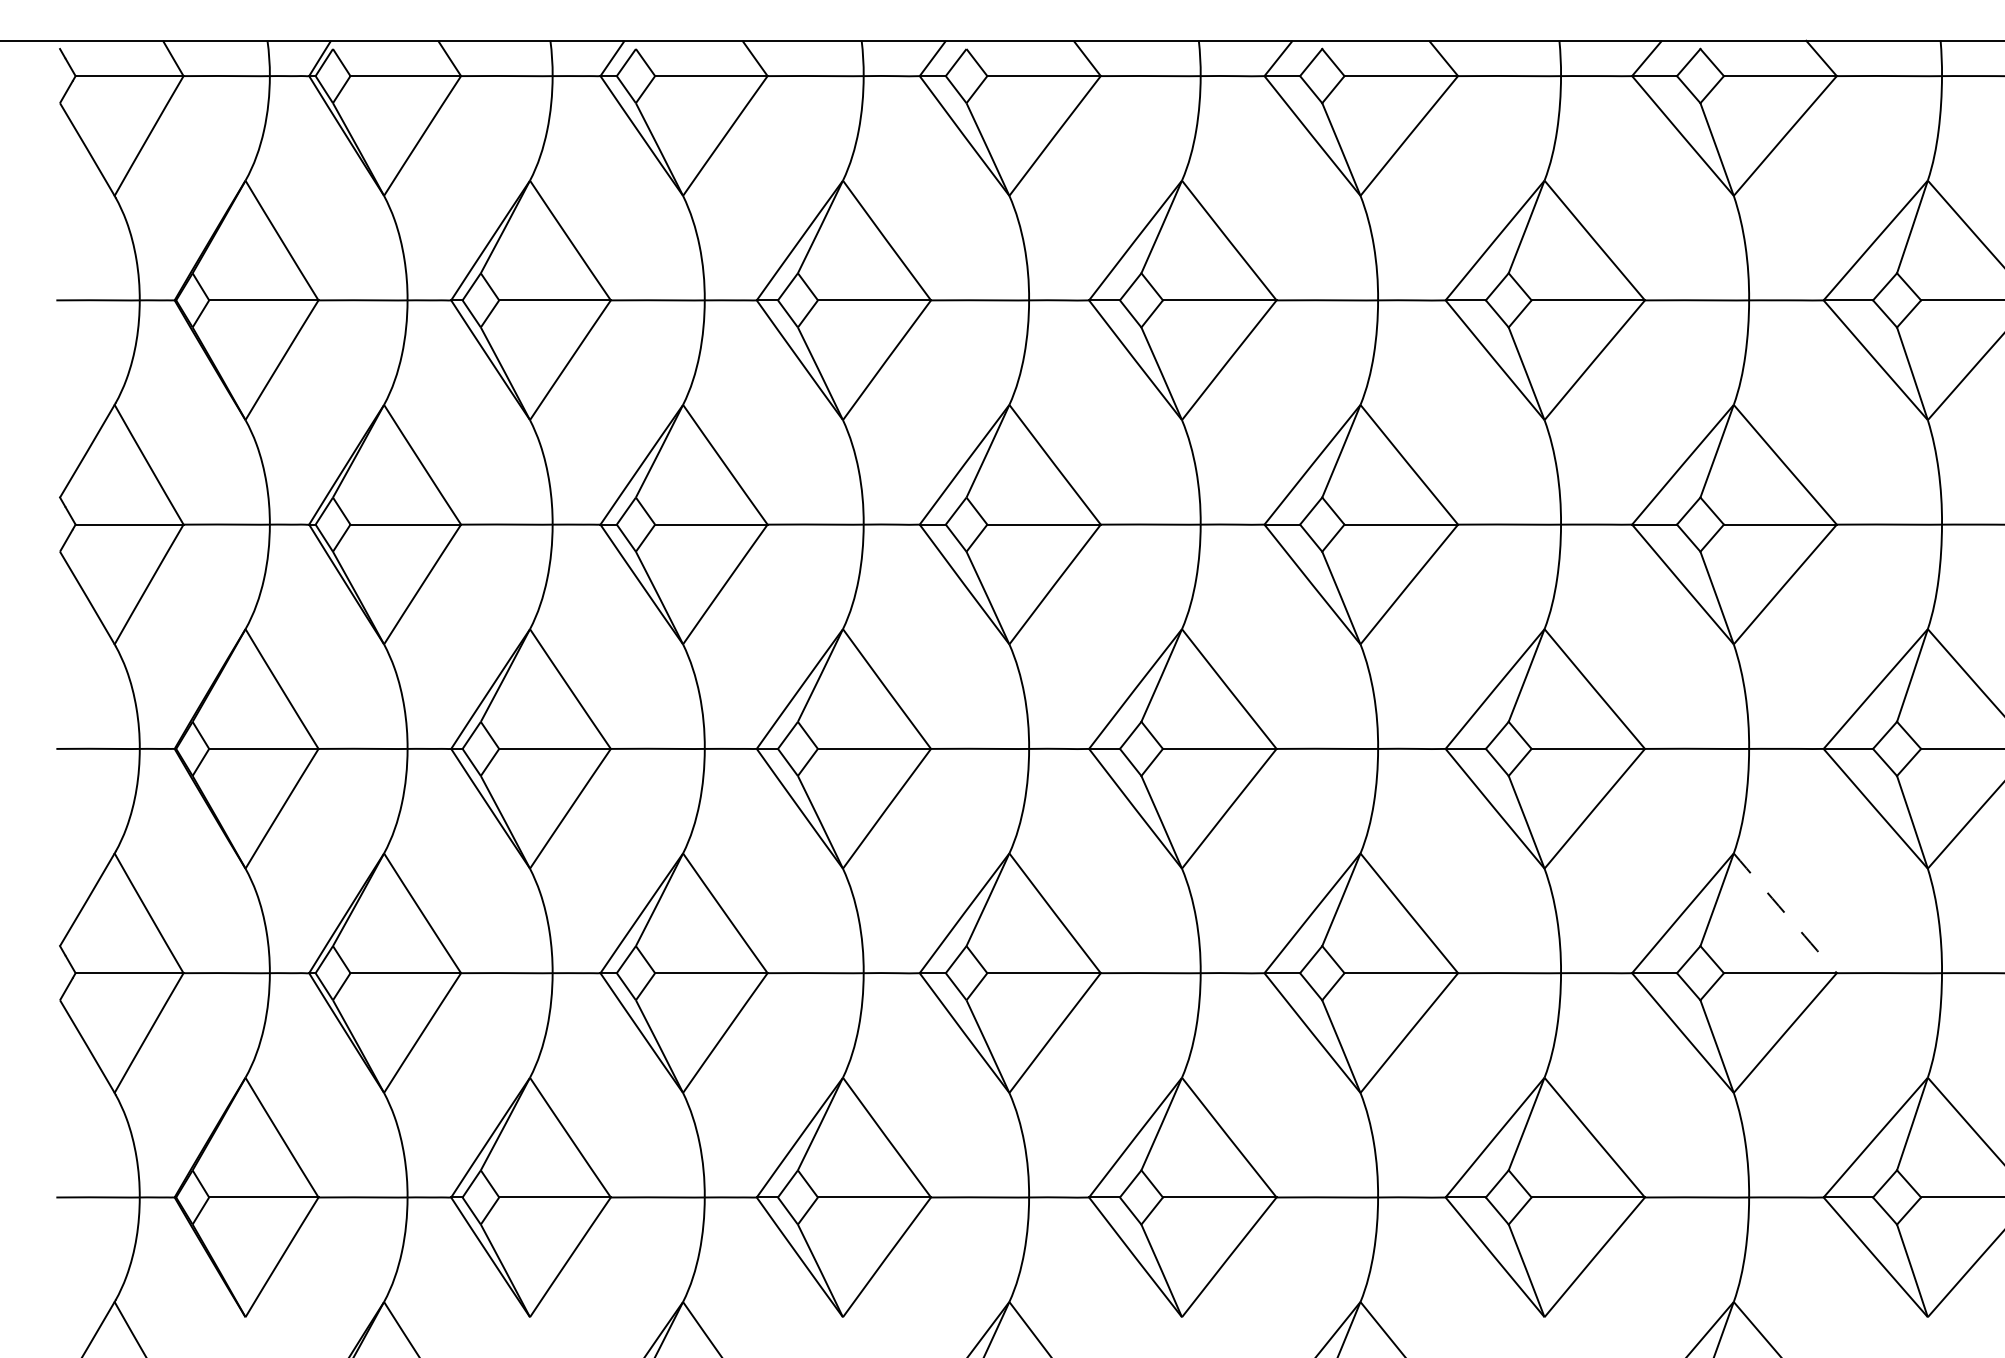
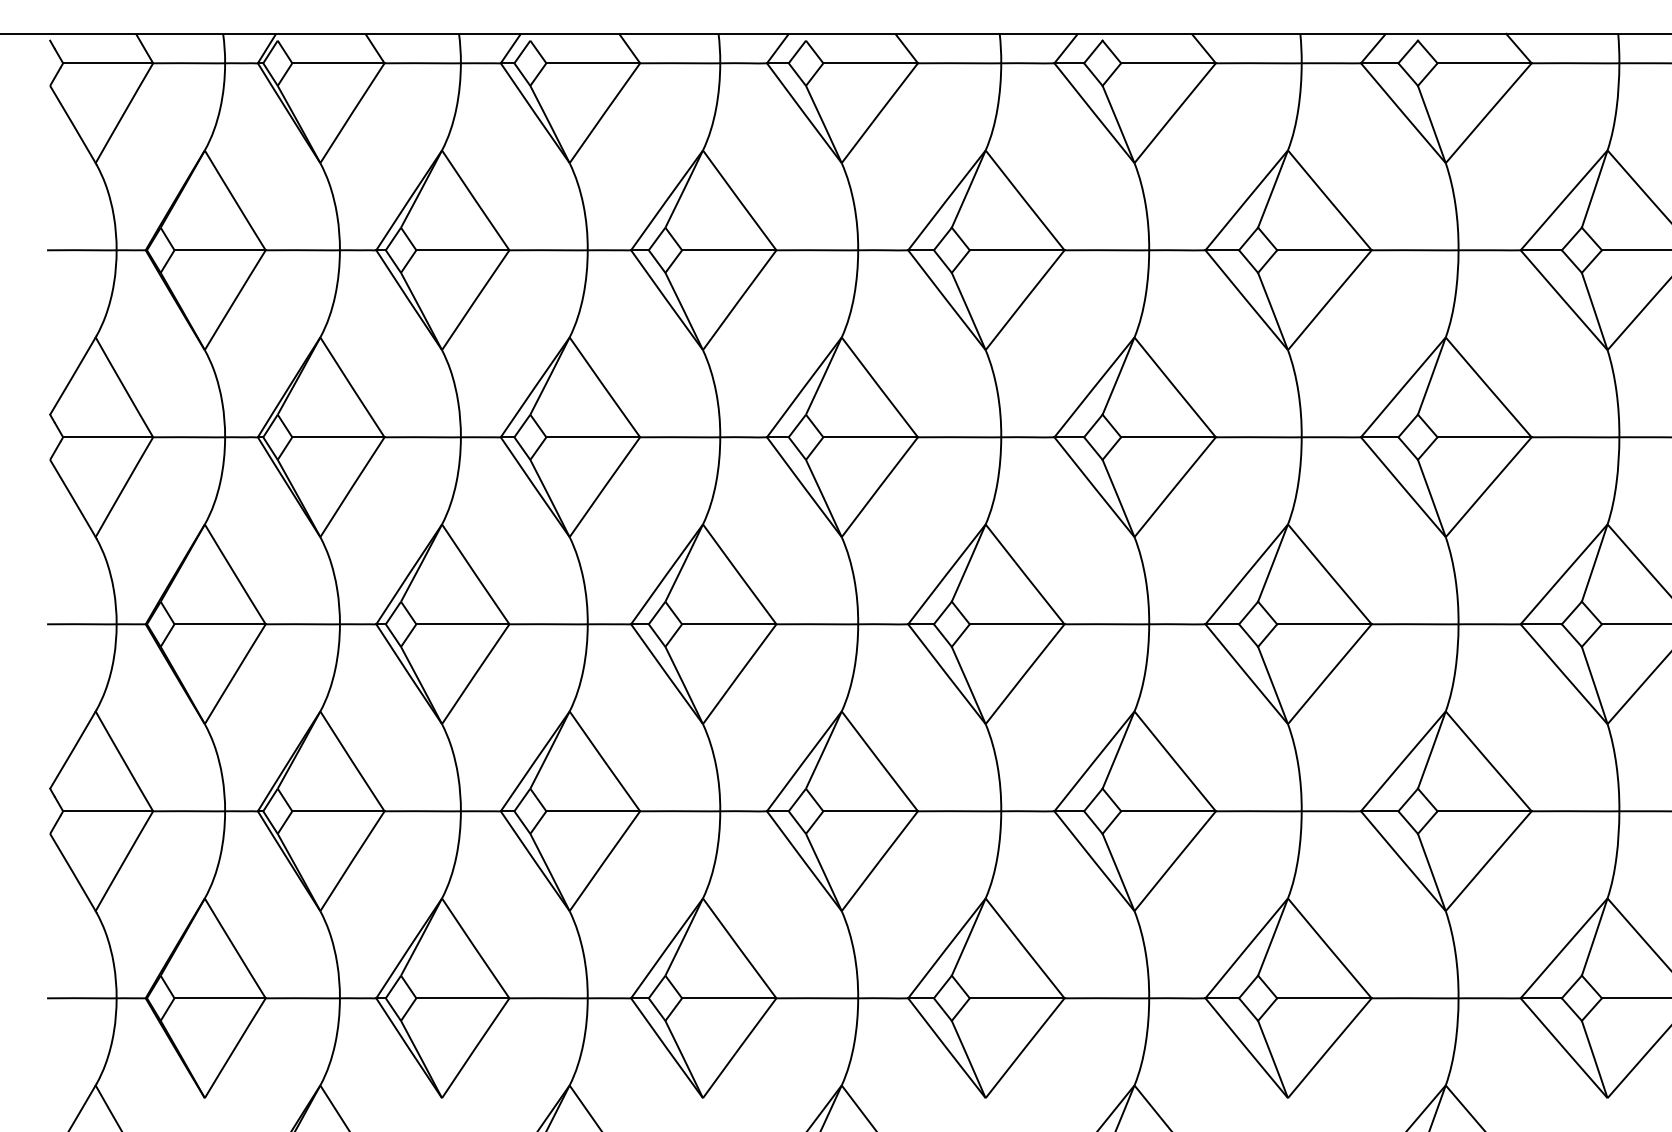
arc: (1785, 913) -> (1488, 761), dashed -> solid

